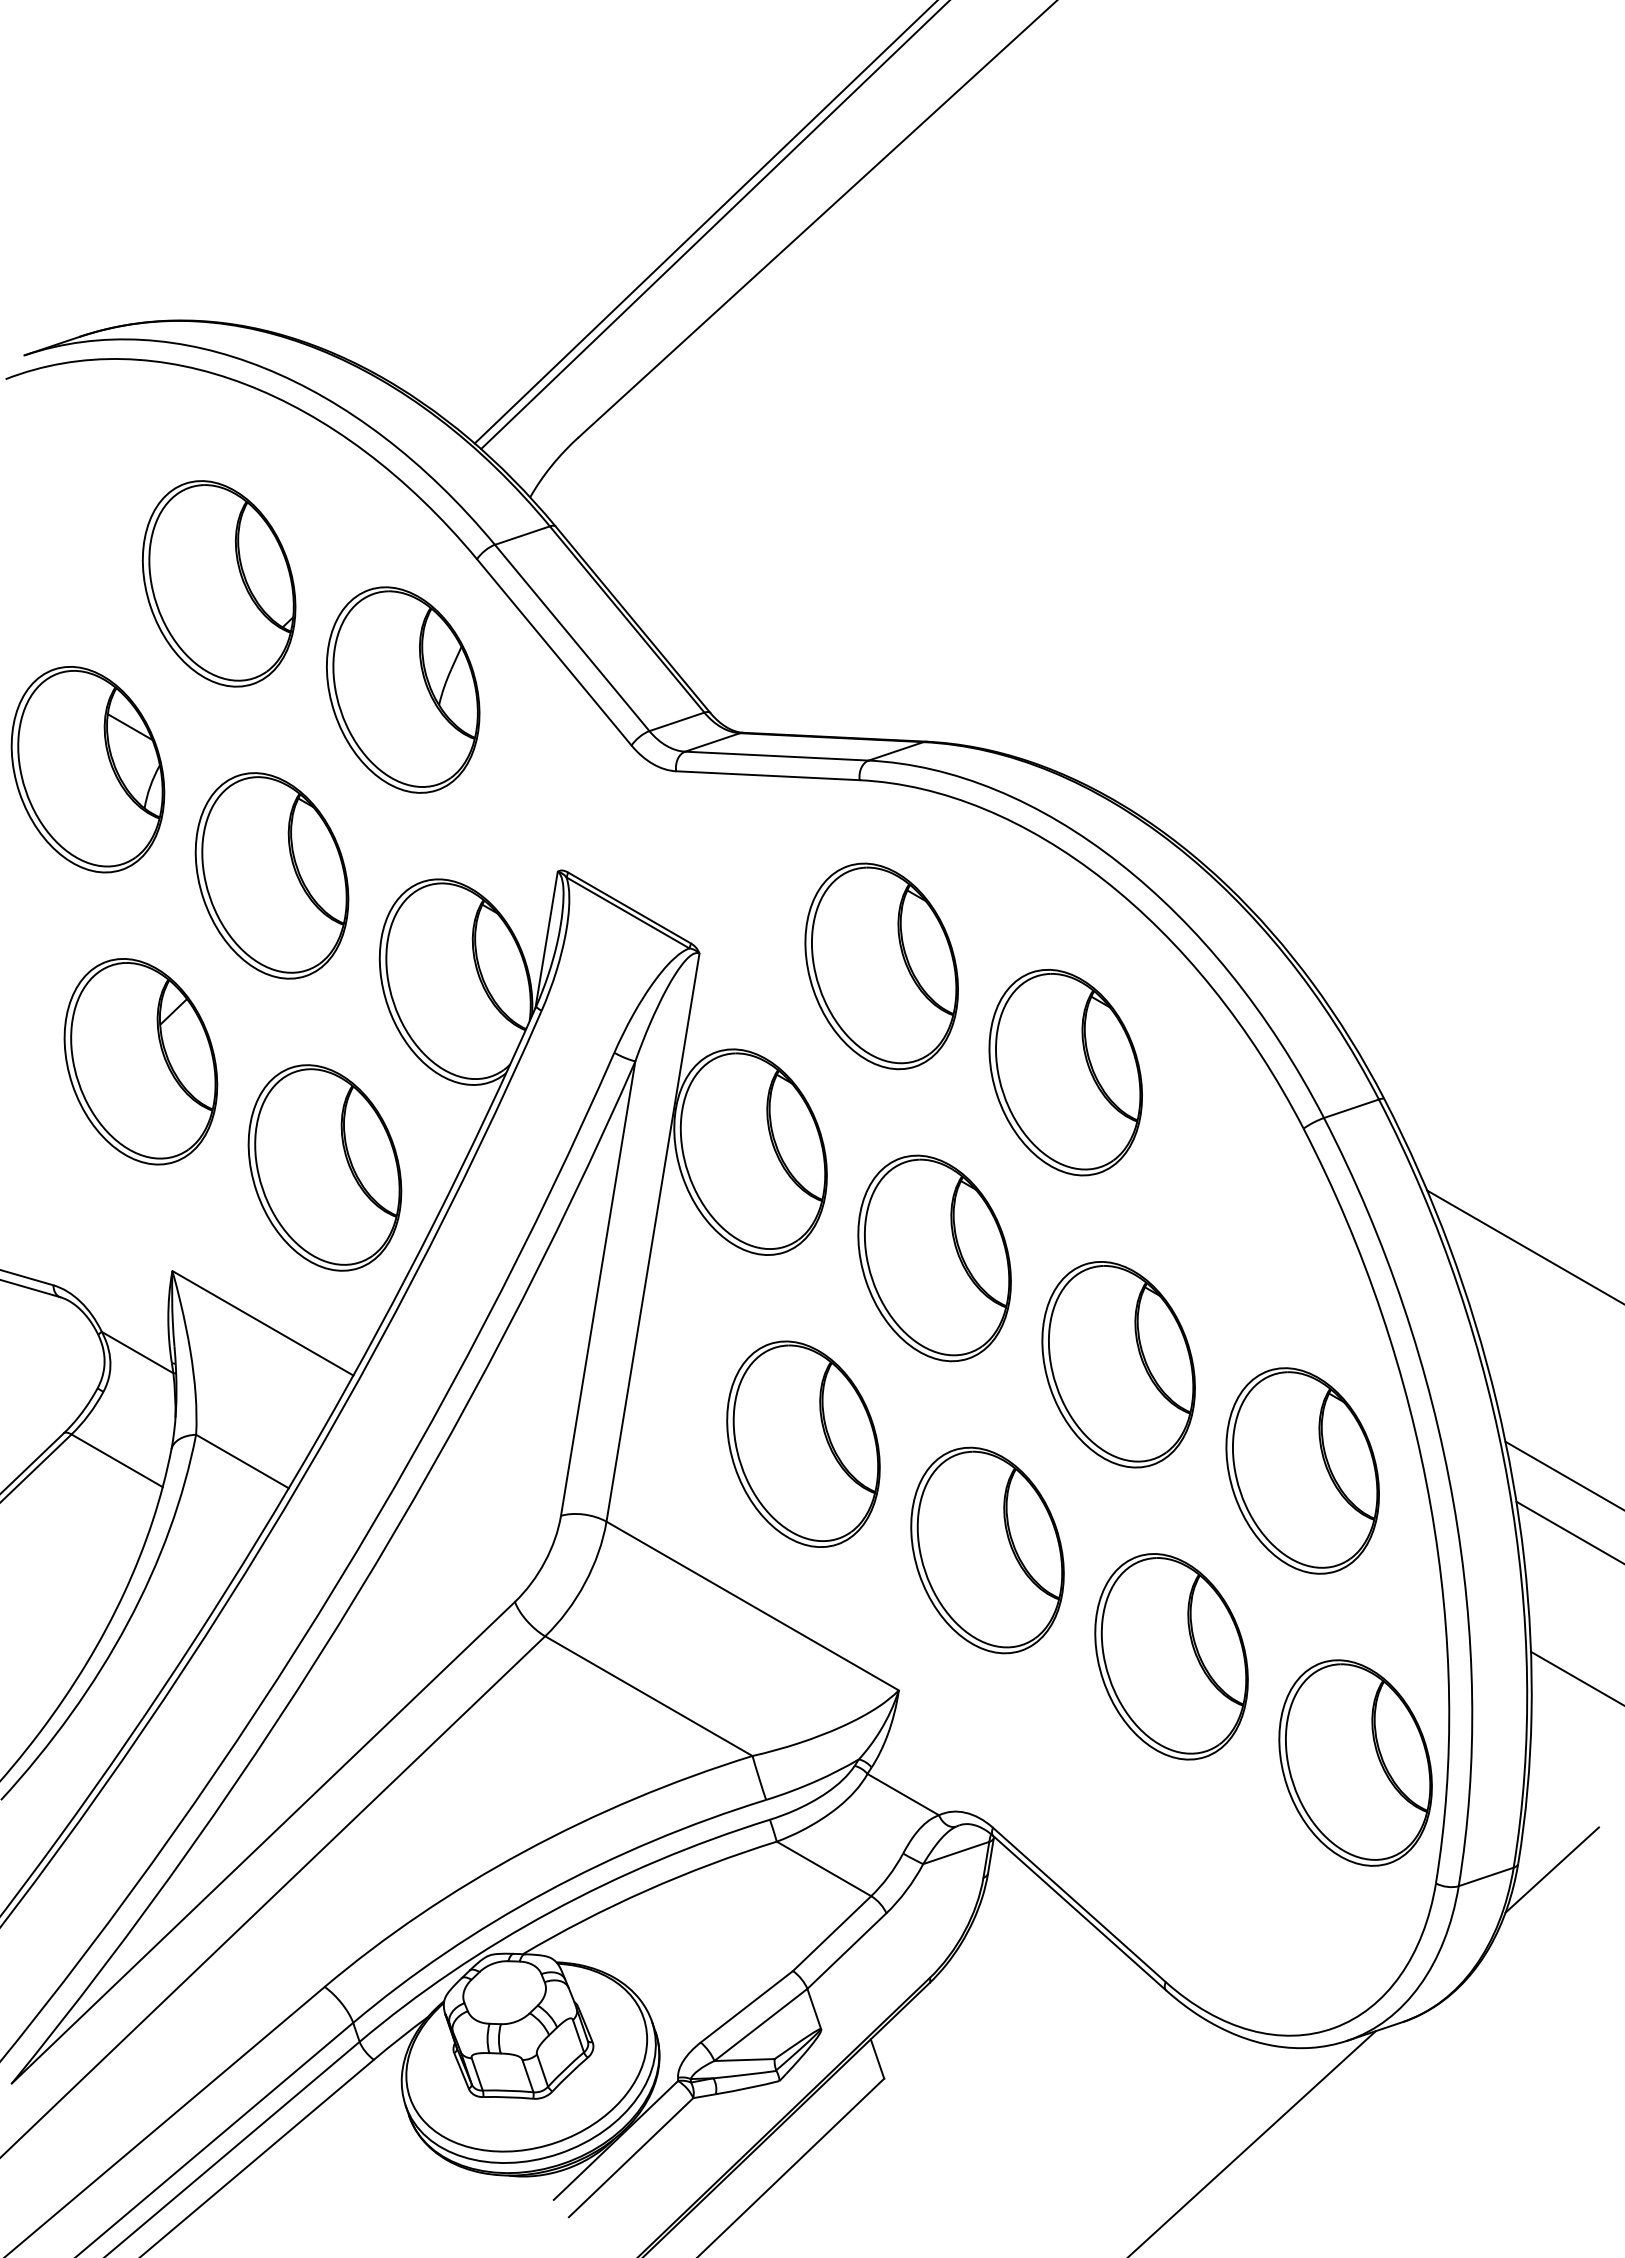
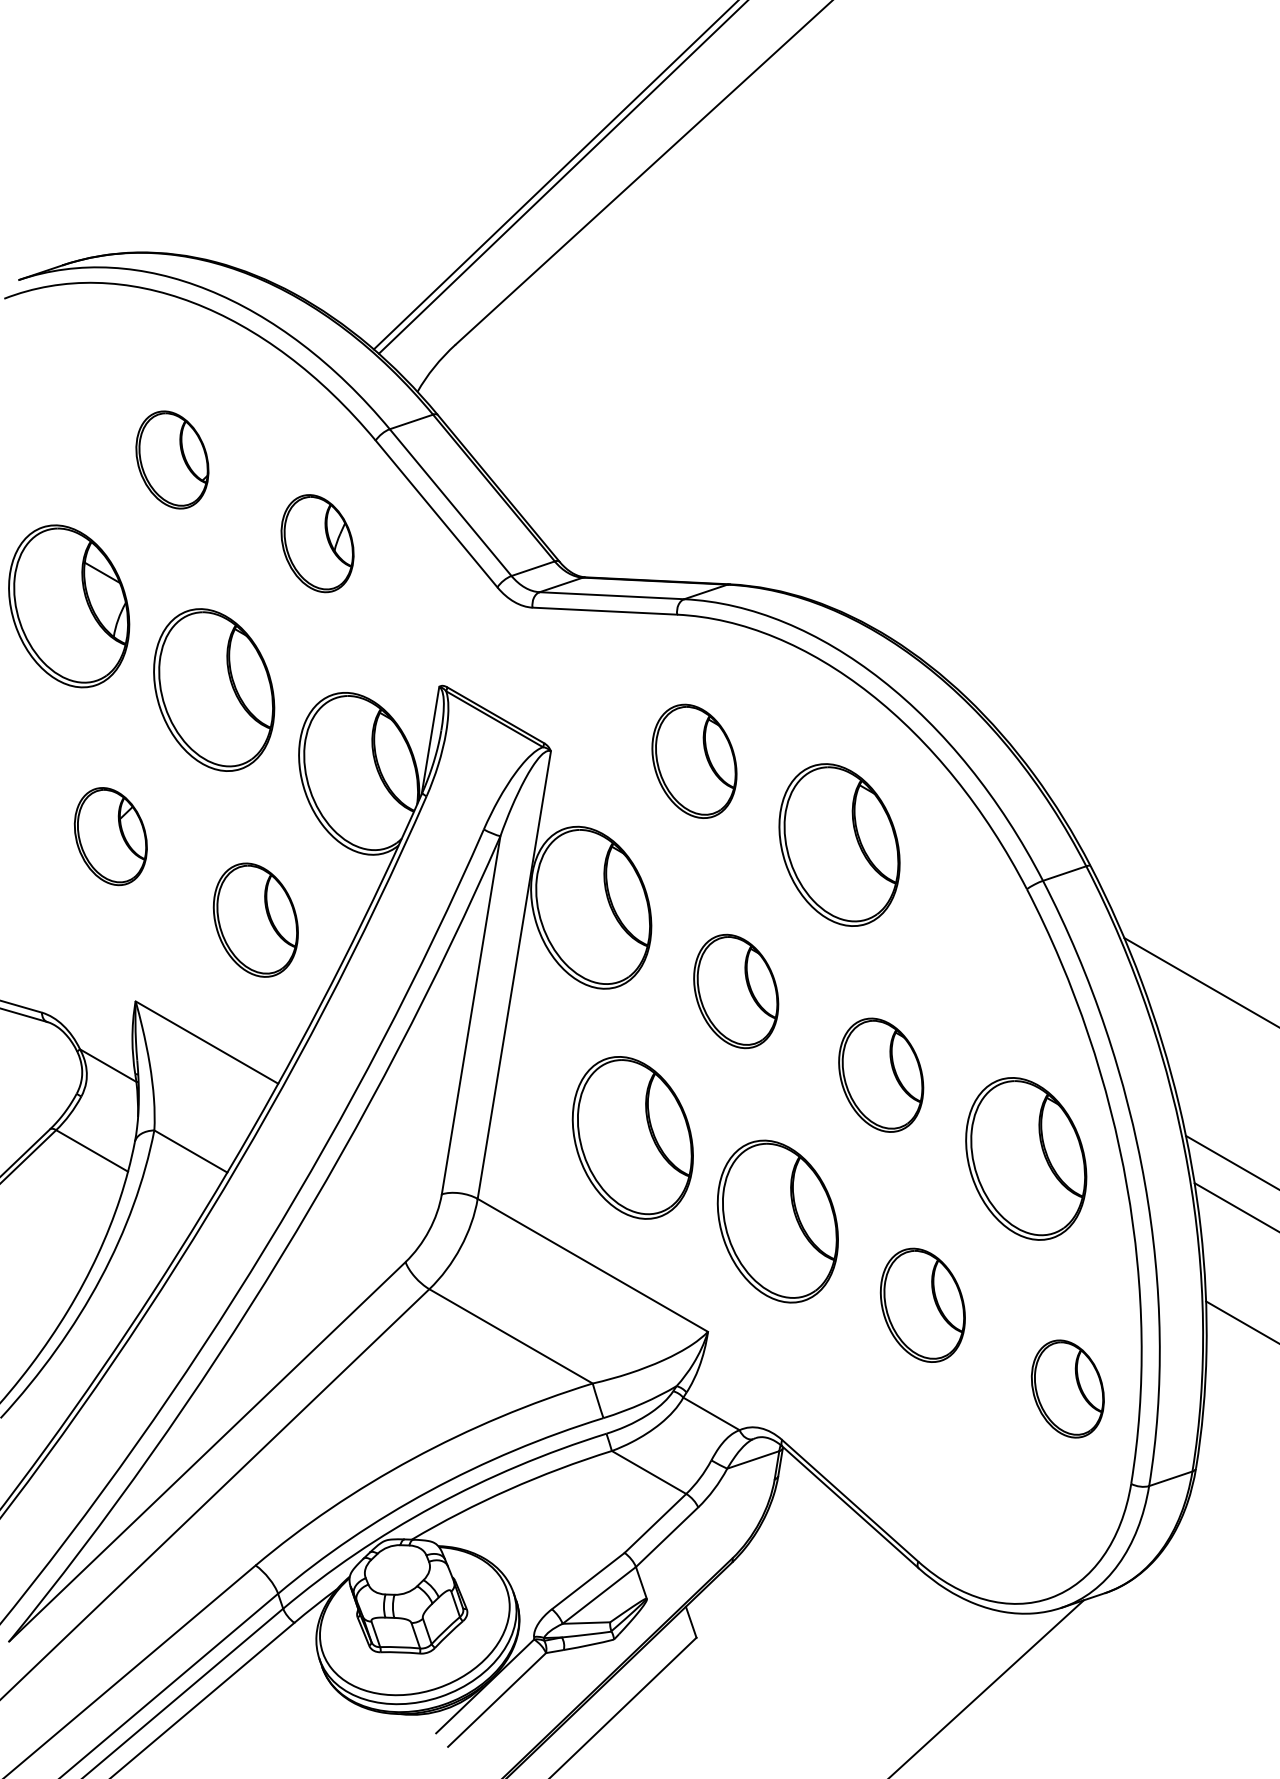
part: (218, 583) -> (171, 459), size x0.6
part: (403, 689) -> (317, 543), size x0.6
part: (881, 966) -> (694, 761), size x0.7
part: (140, 1061) -> (110, 836), size x0.6
part: (324, 1167) -> (255, 919), size x0.7
part: (934, 1258) -> (736, 991), size x0.7
part: (1118, 1364) -> (881, 1075), size x0.7
part: (1171, 1656) -> (922, 1305), size x0.7
part: (1355, 1762) -> (1067, 1388), size x0.6
line: (1551, 1869) -> (1222, 1472), removed

